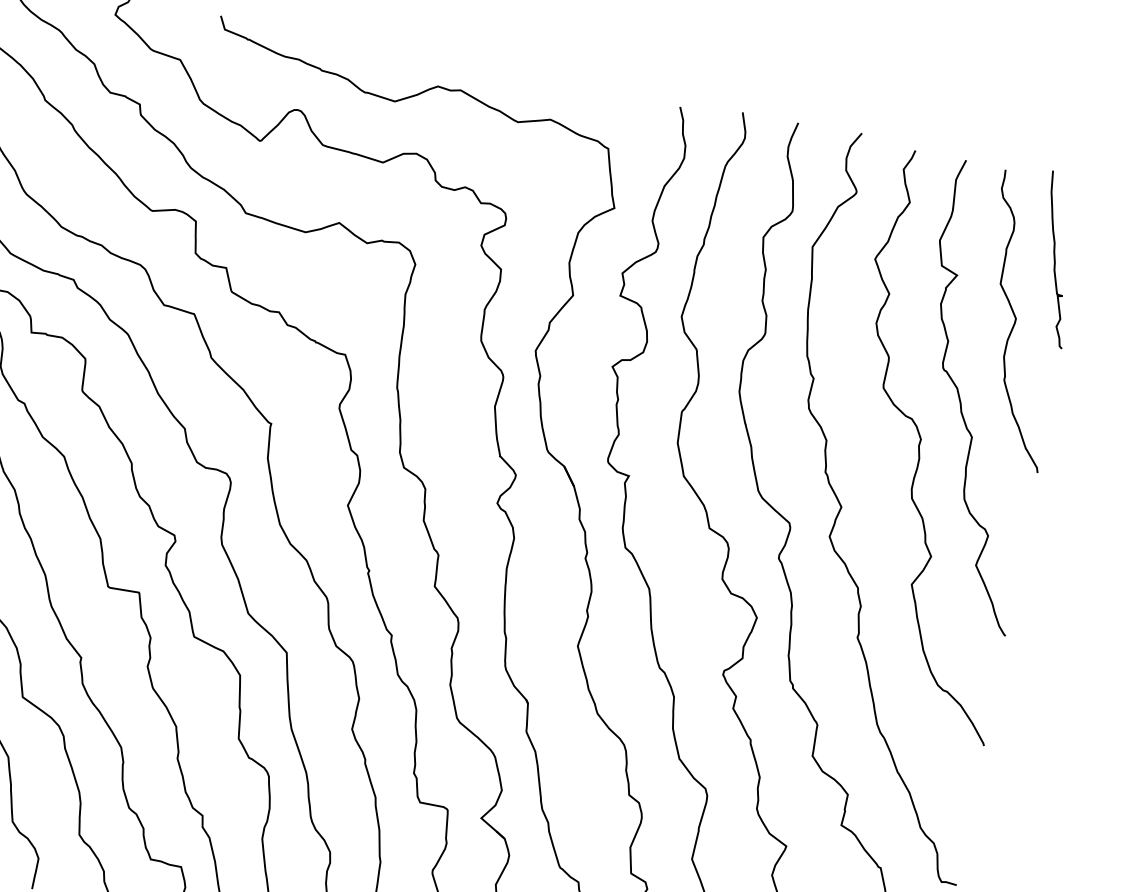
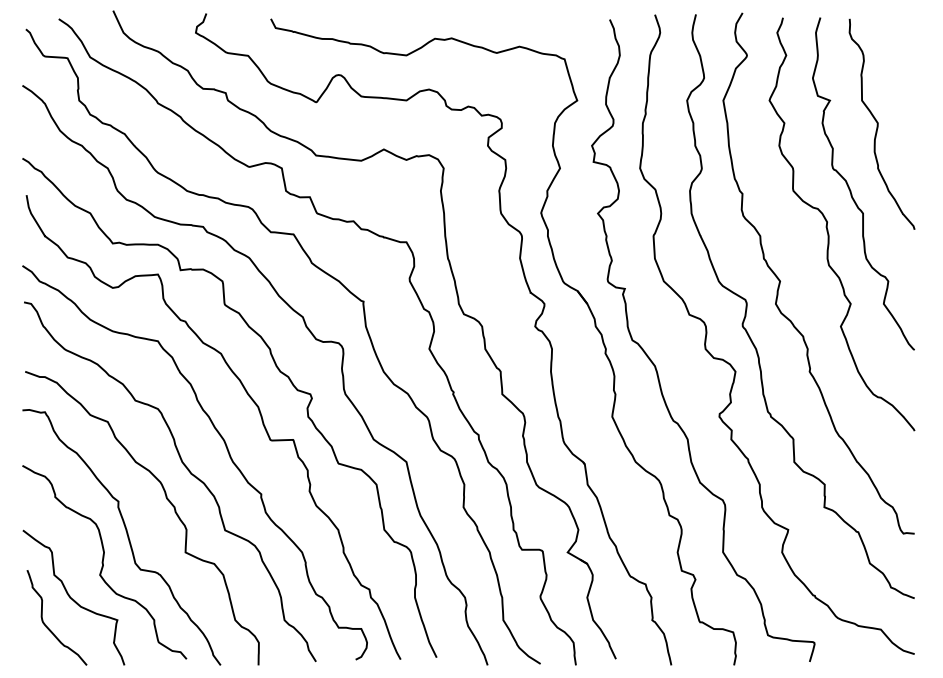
curve: (1055, 259) -> (897, 75), removed

